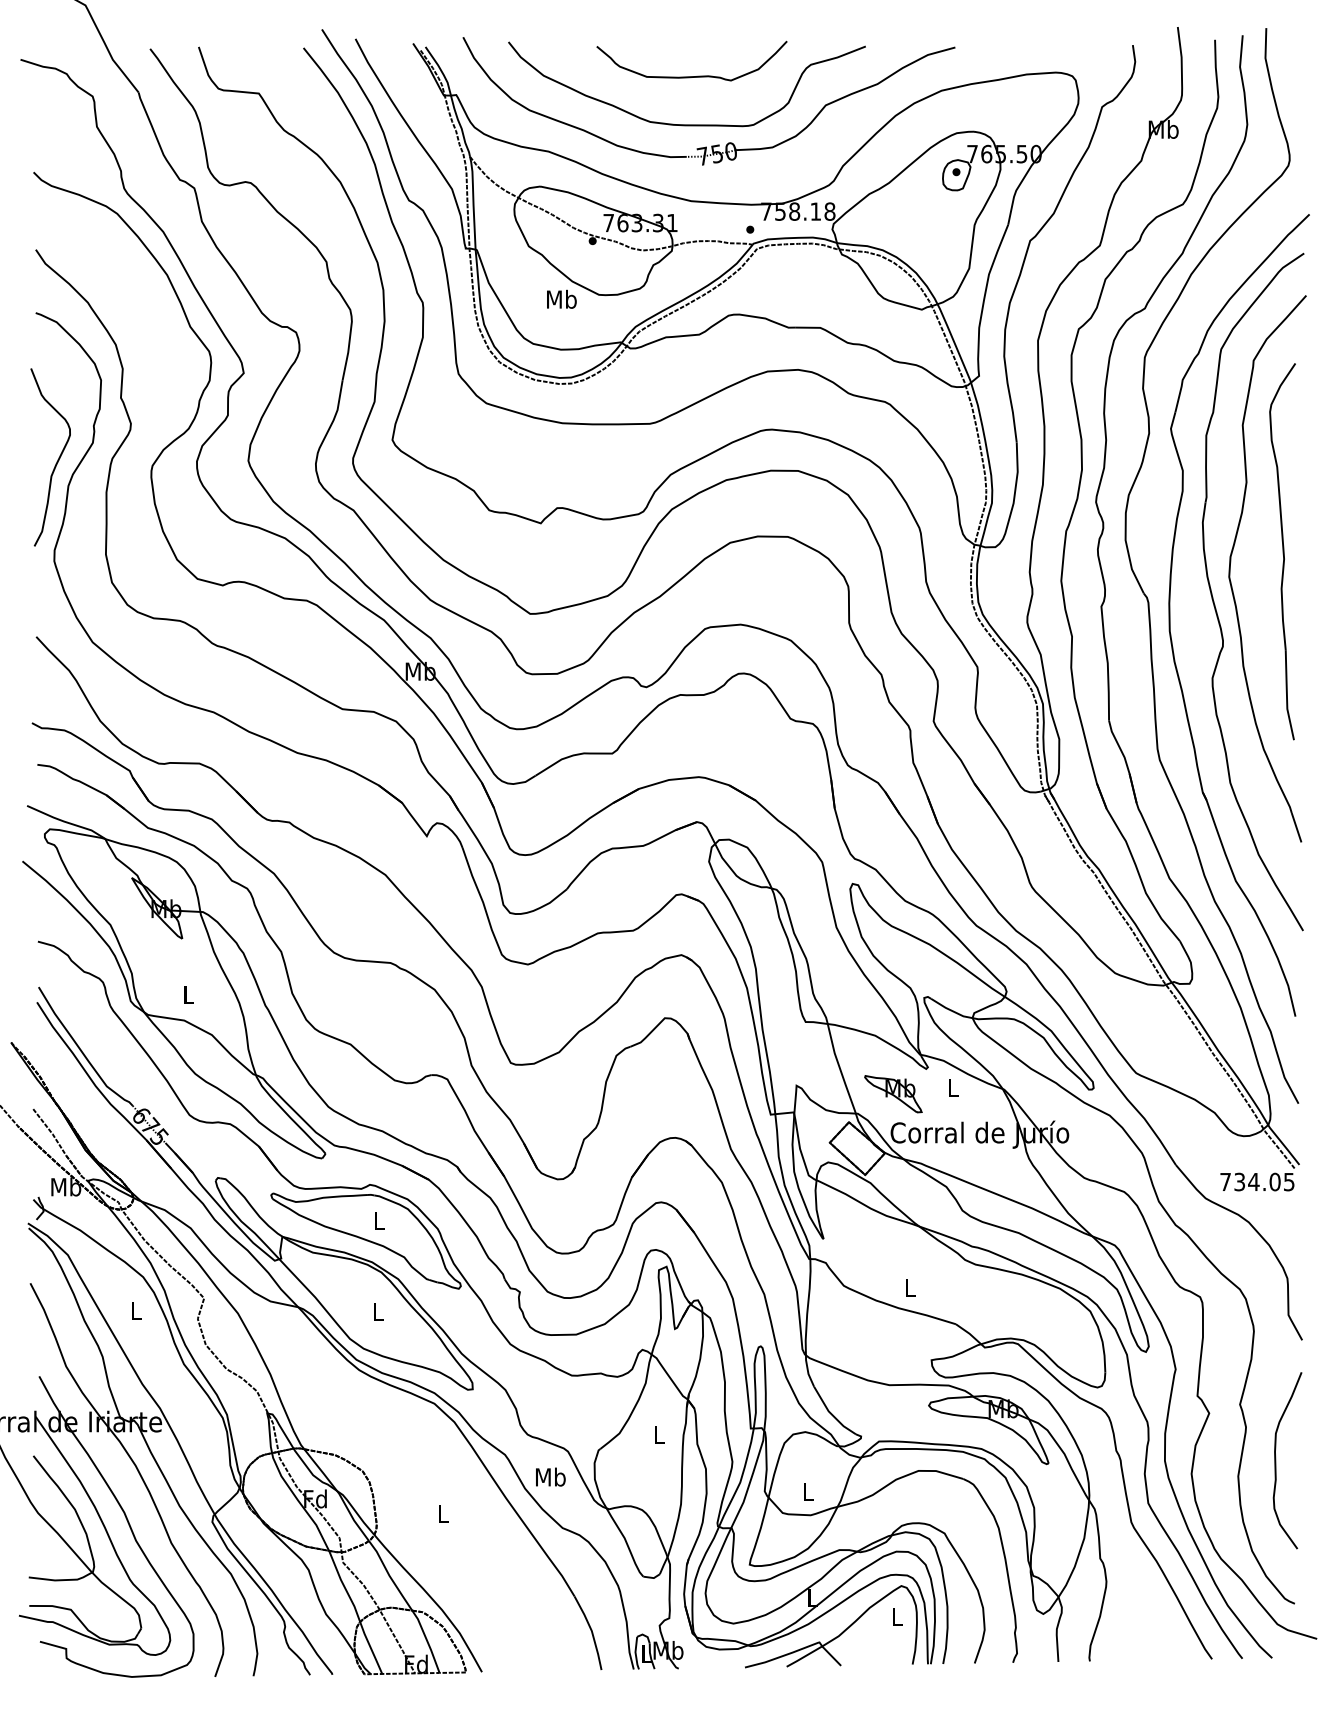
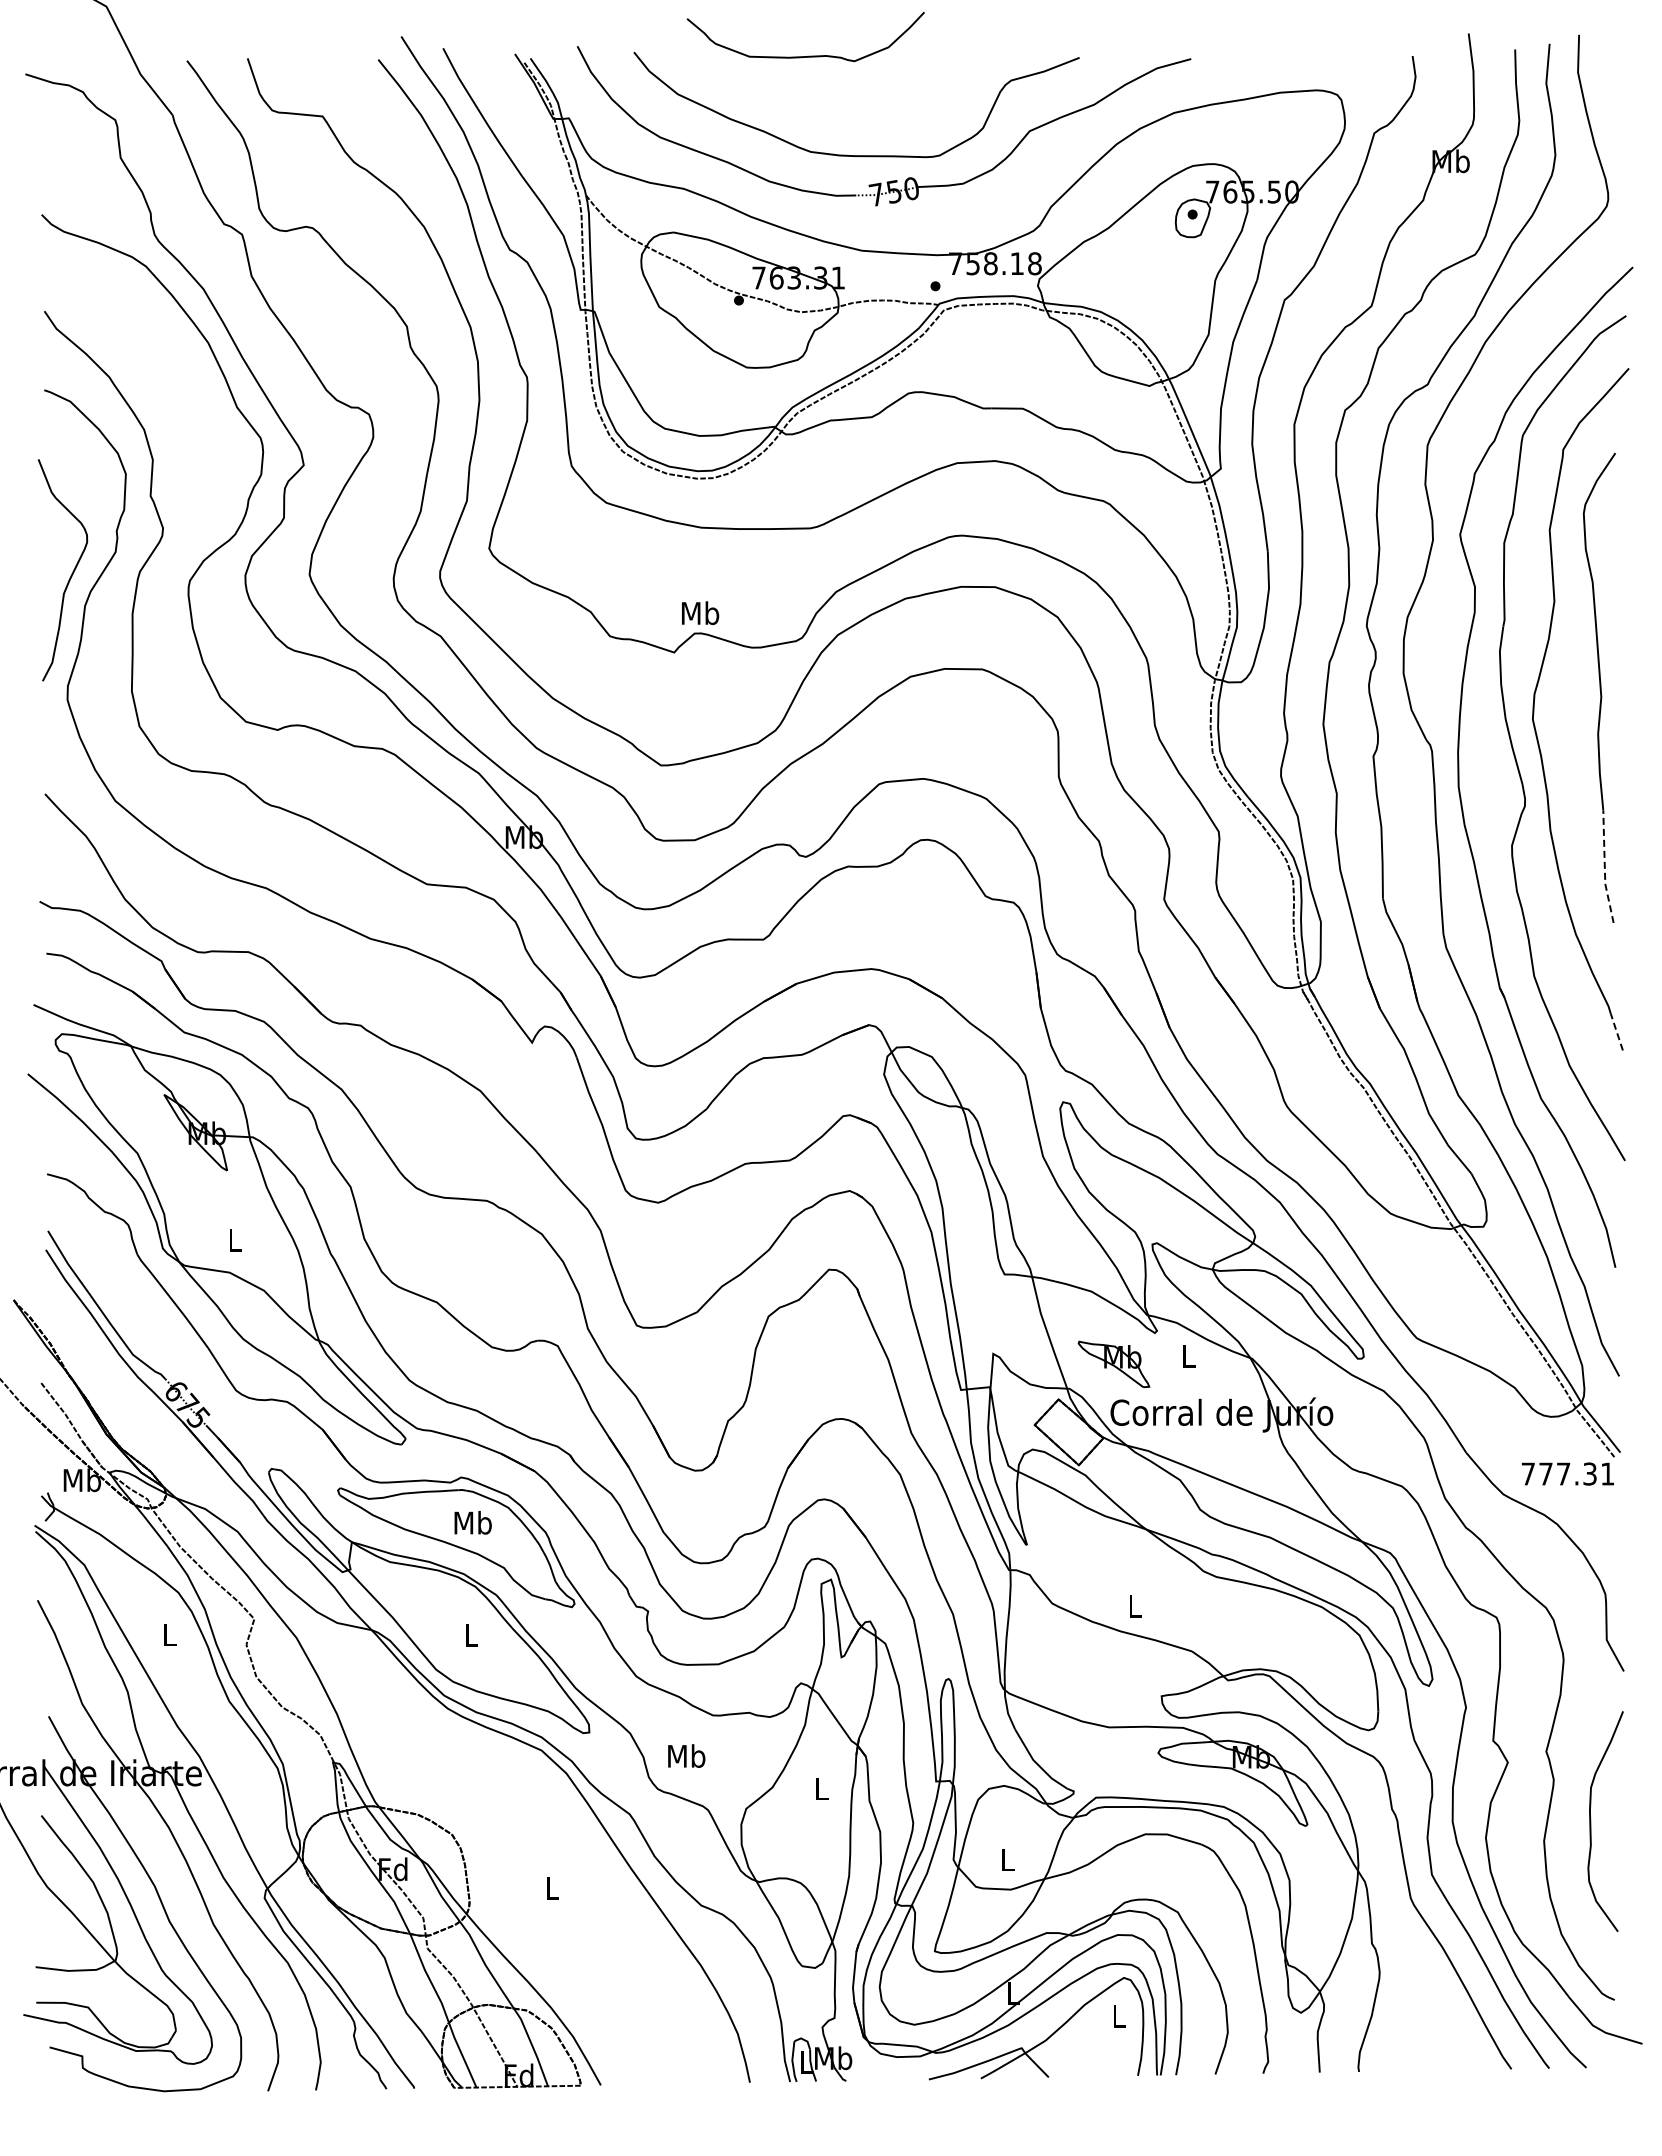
curve: (694, 75) -> (808, 55), moved
text: (561, 298) -> (700, 612), moved
line: (1286, 694) -> (1604, 866), solid -> dashed
line: (1296, 827) -> (1616, 1031), solid -> dashed
text: (1264, 1181) -> (1576, 1473), 734.05 -> 777.31
text: (379, 1220) -> (472, 1522), L -> Mb
text: (550, 1476) -> (686, 1755), moved

